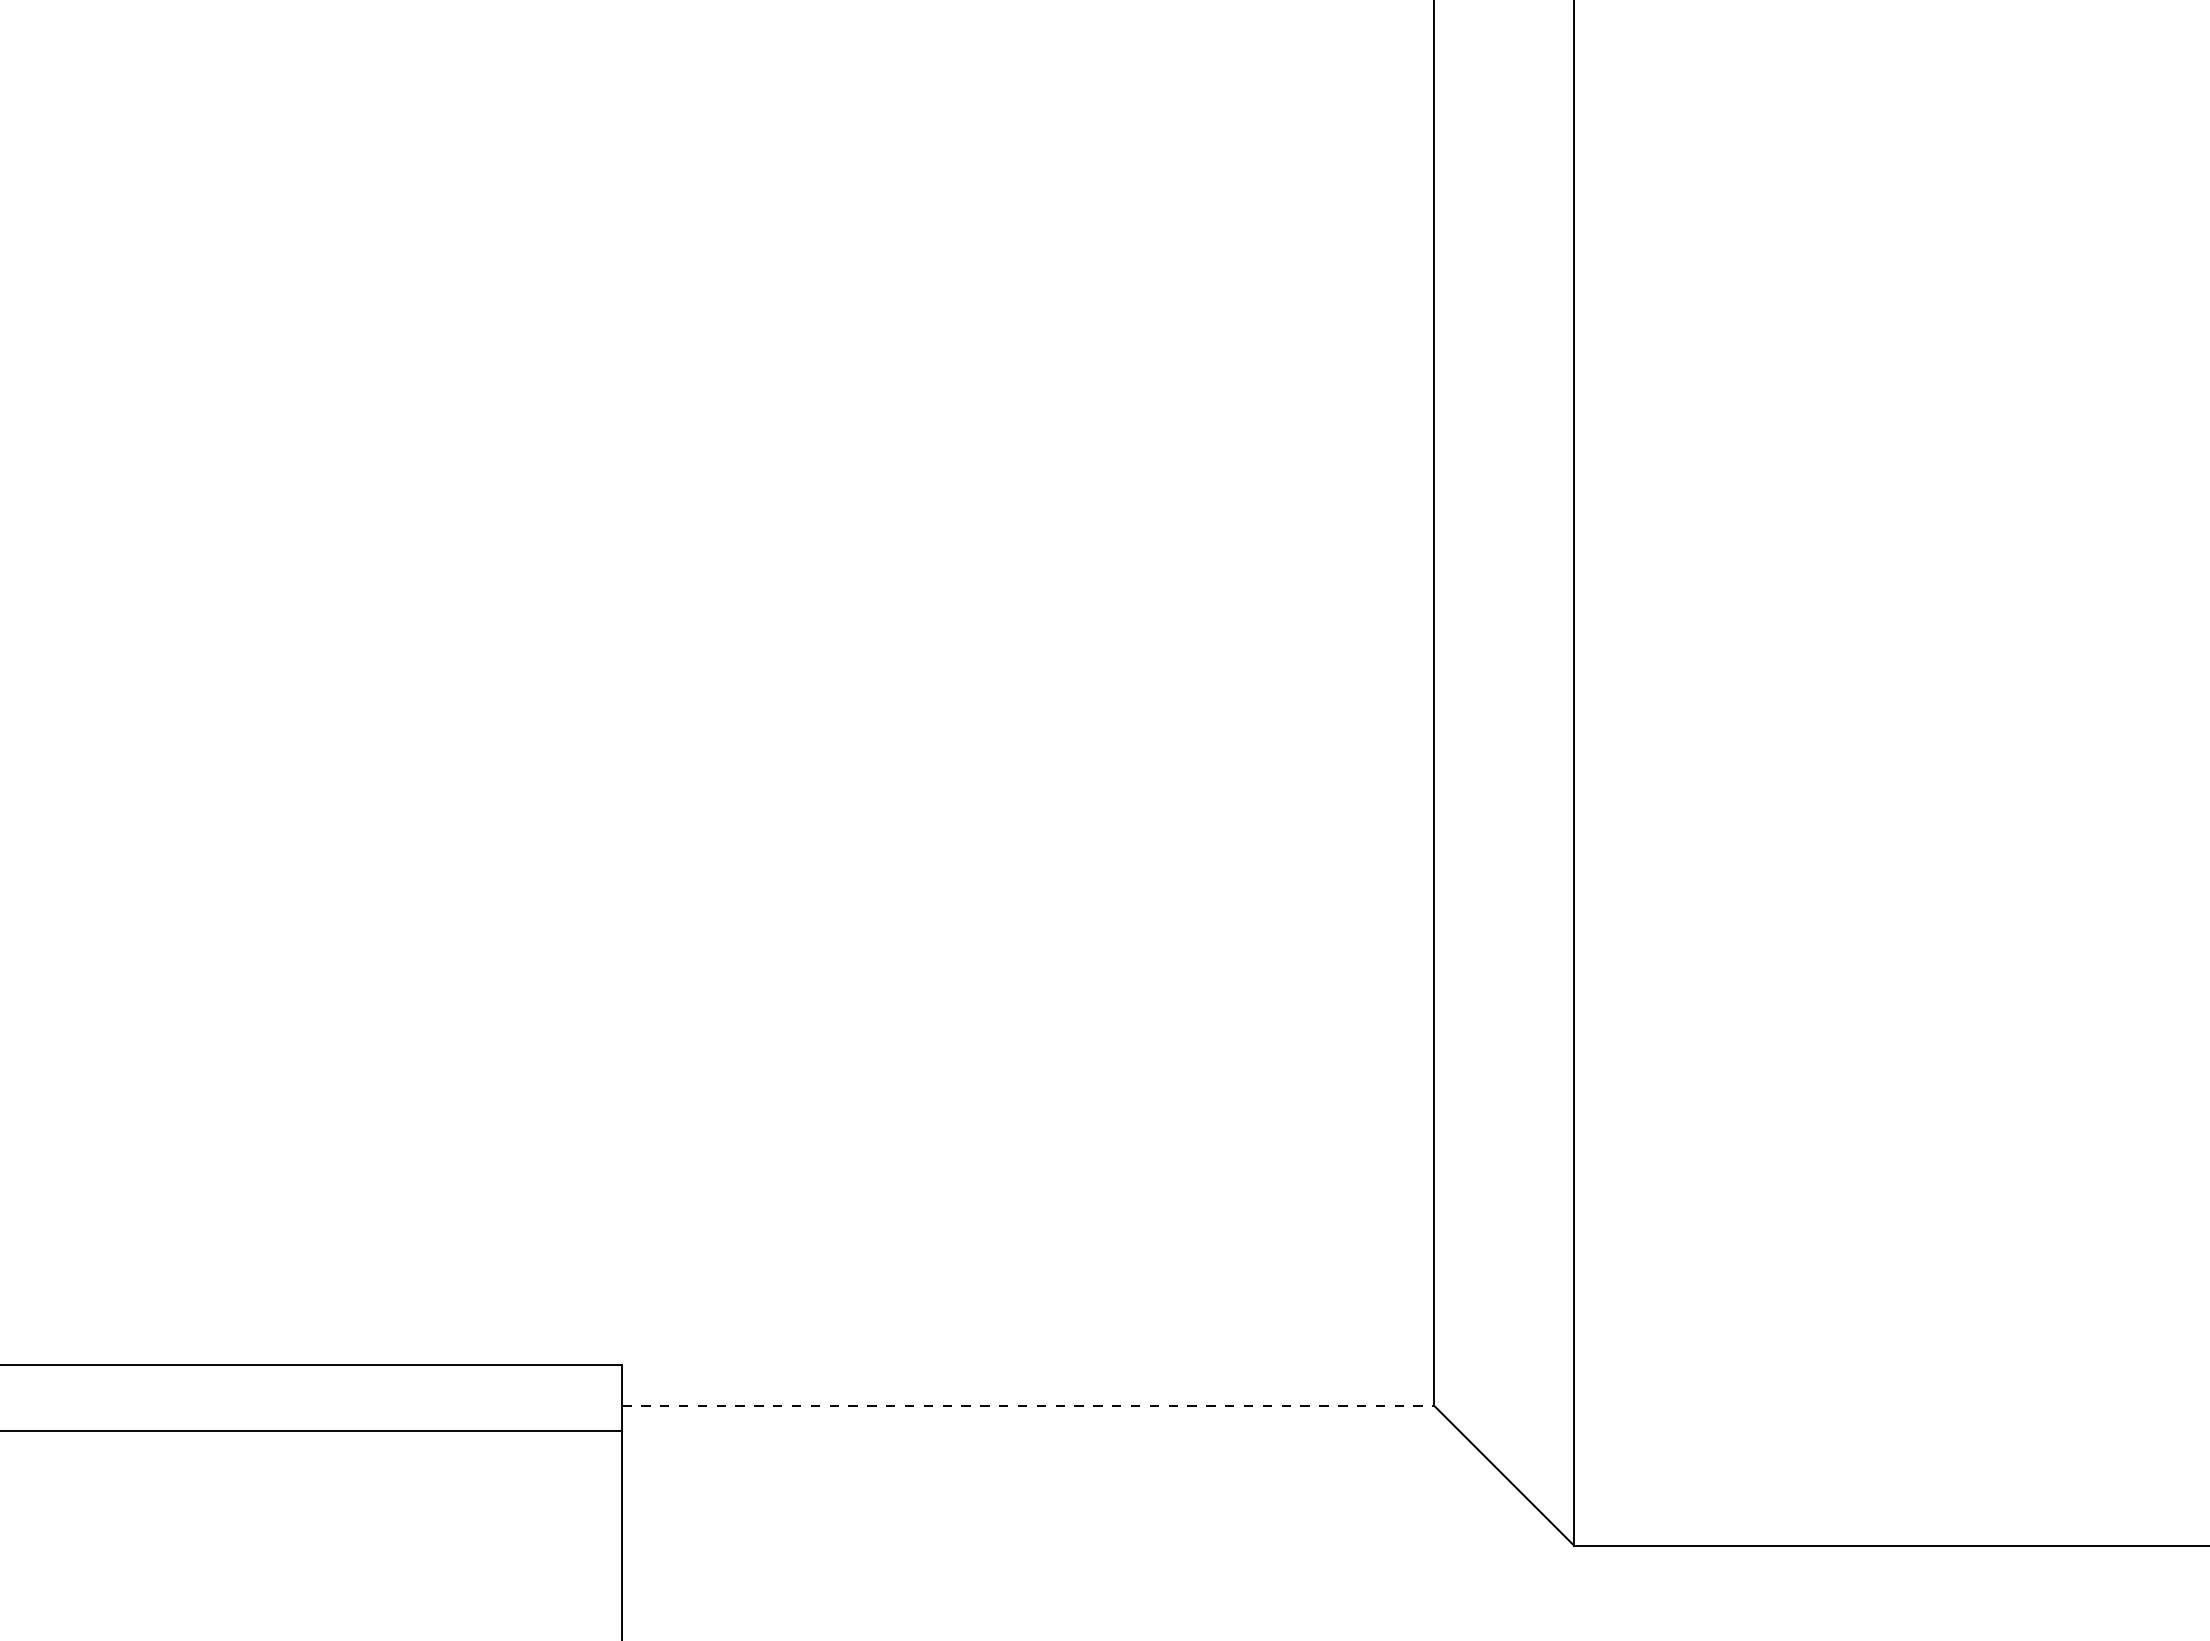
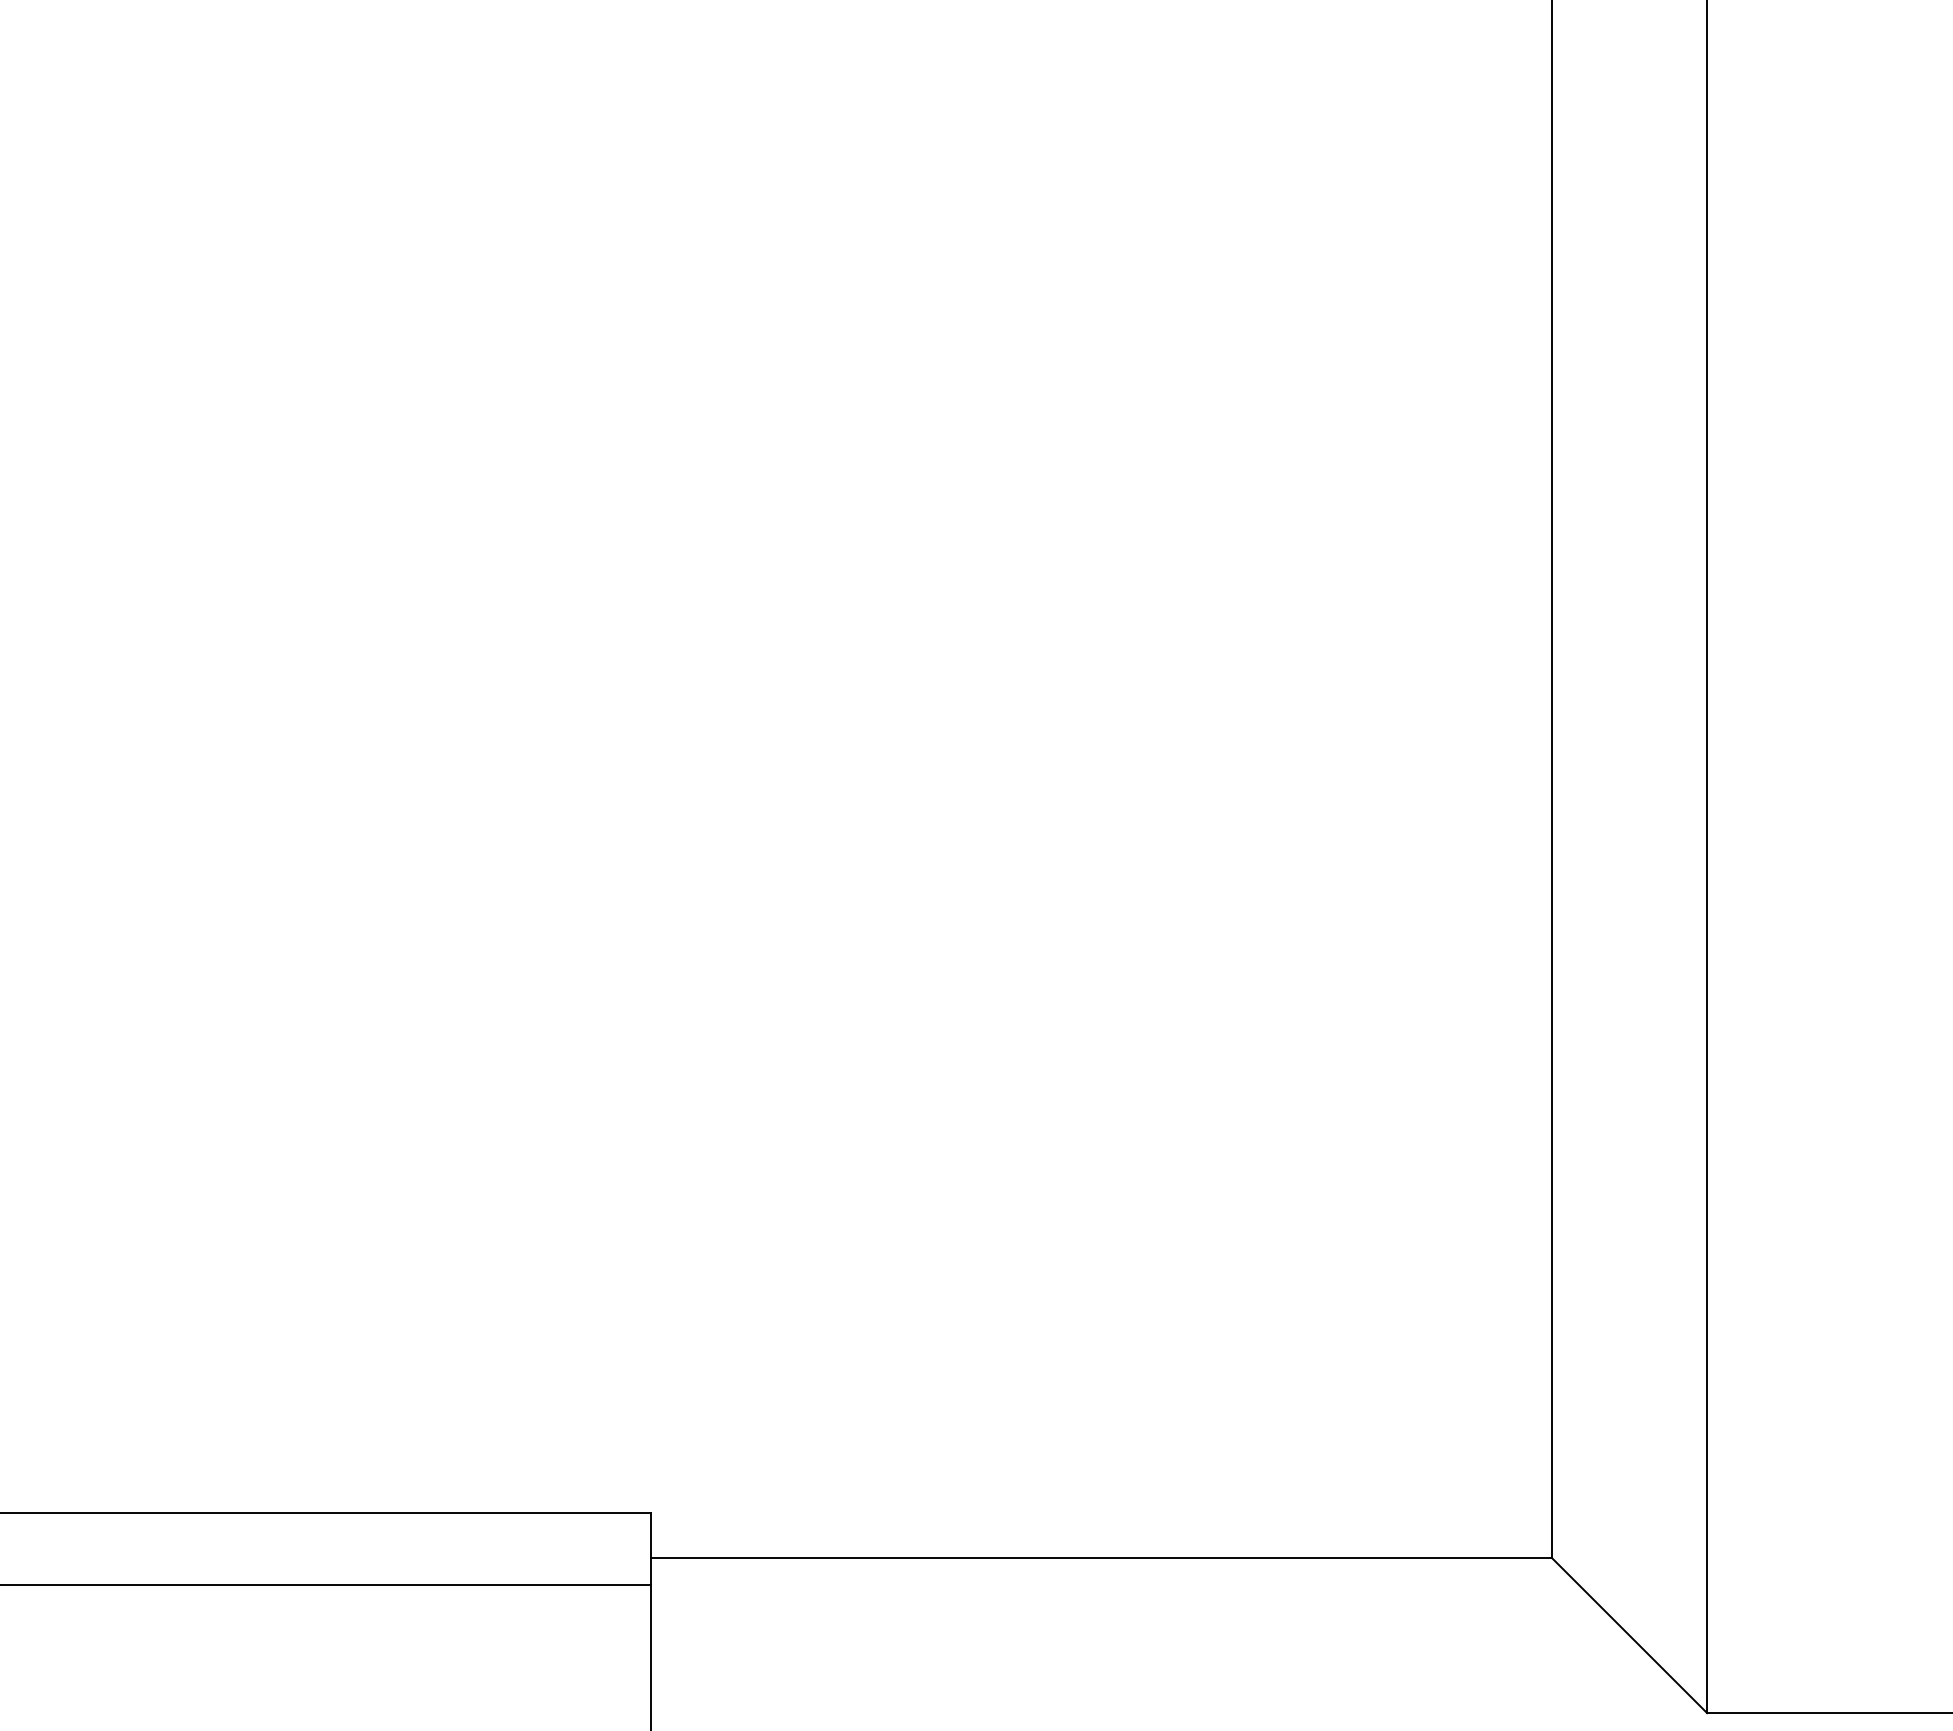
line: (1028, 1405) -> (1101, 1557), dashed -> solid

